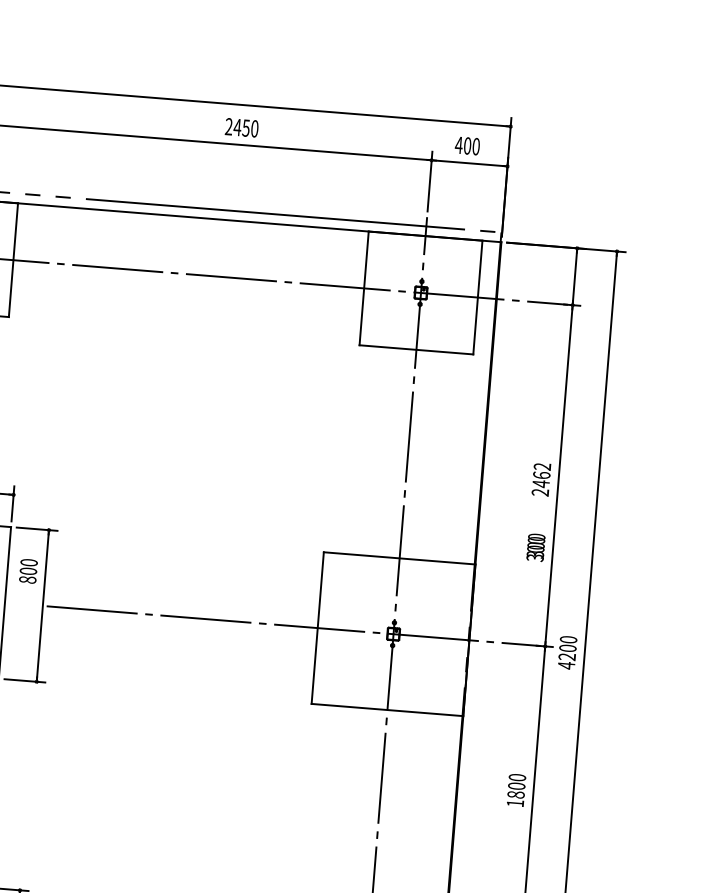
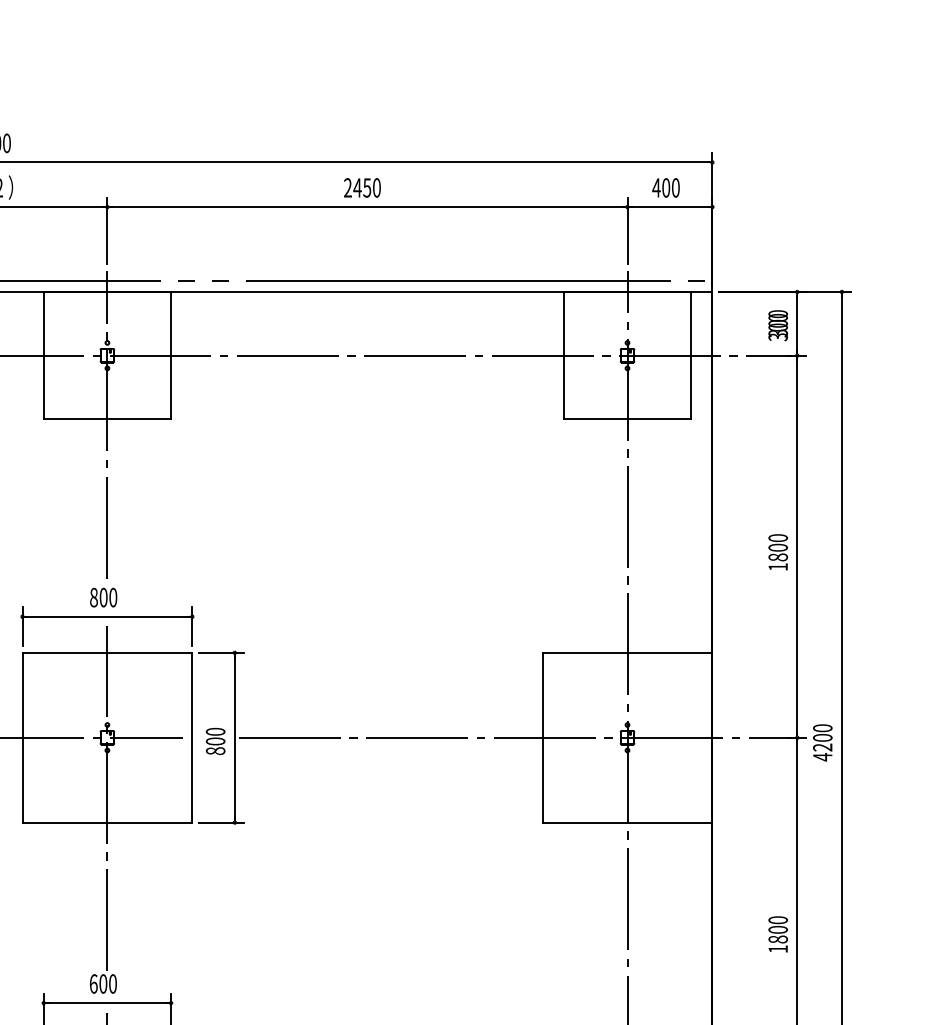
text: (241, 127) -> (362, 187), moved
text: (541, 479) -> (778, 552), 2462 -> 1800
text: (535, 547) -> (777, 325), moved
text: (28, 571) -> (215, 741), moved
text: (515, 790) -> (777, 934), moved

